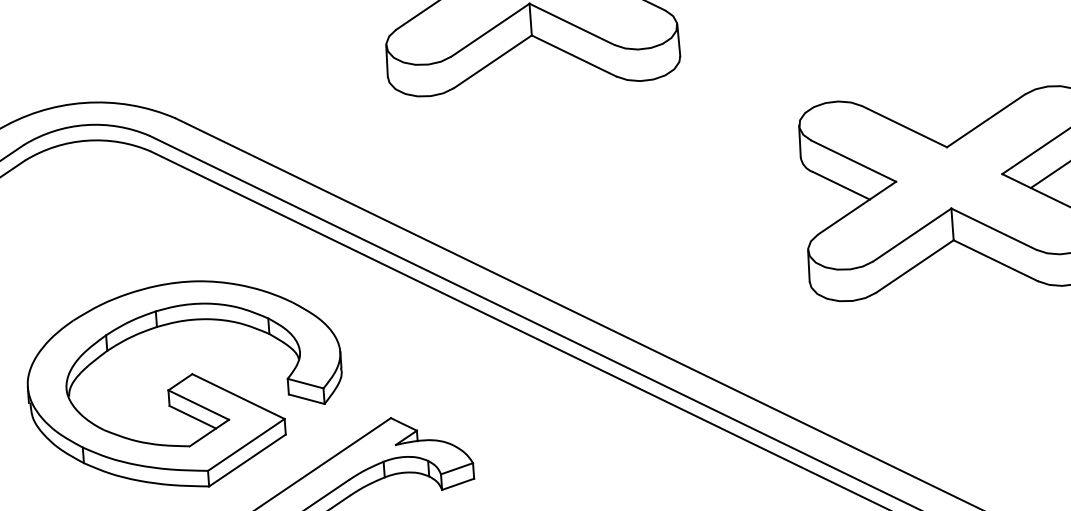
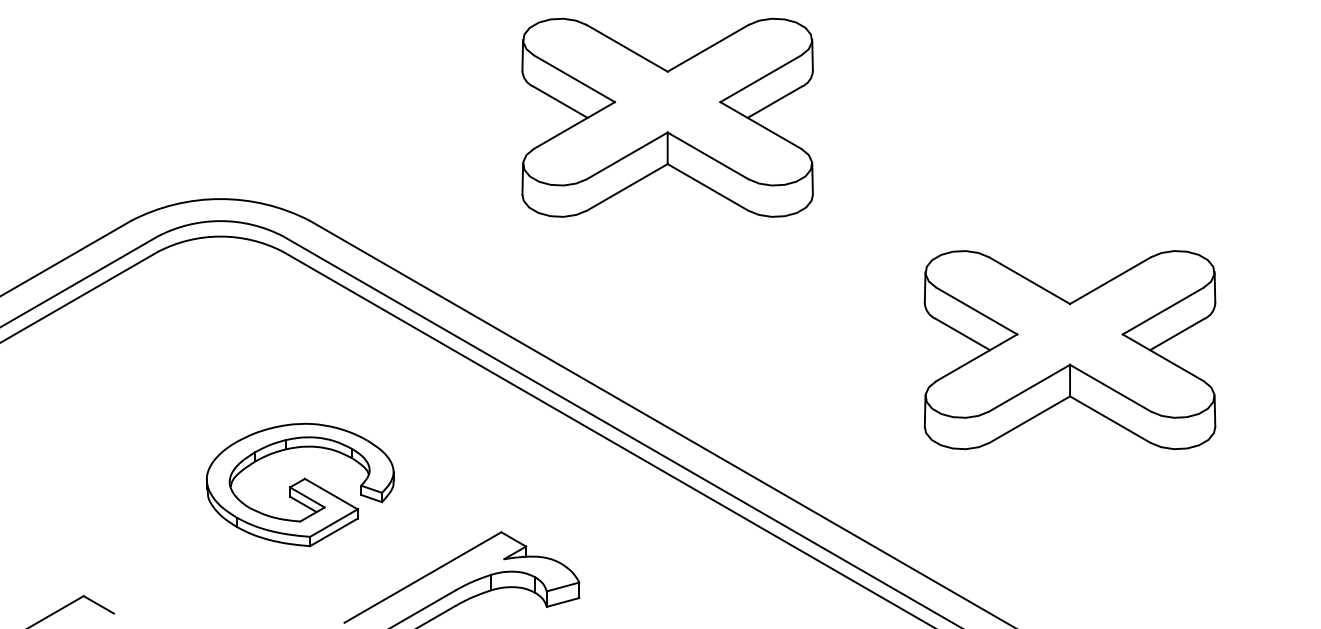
part: (184, 384) -> (299, 484), size x0.6

